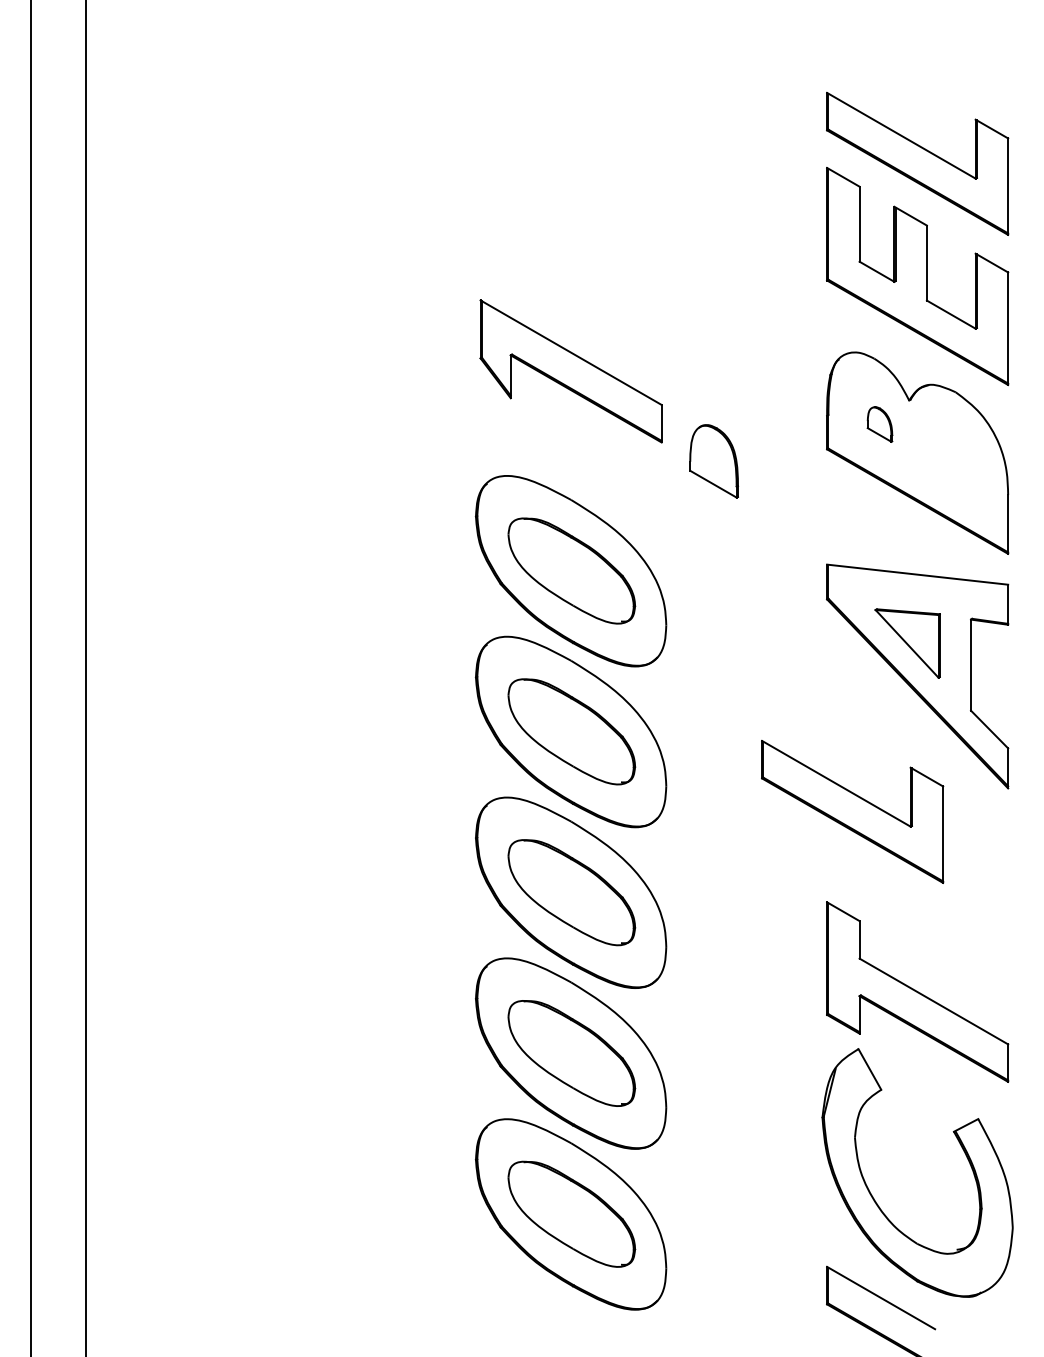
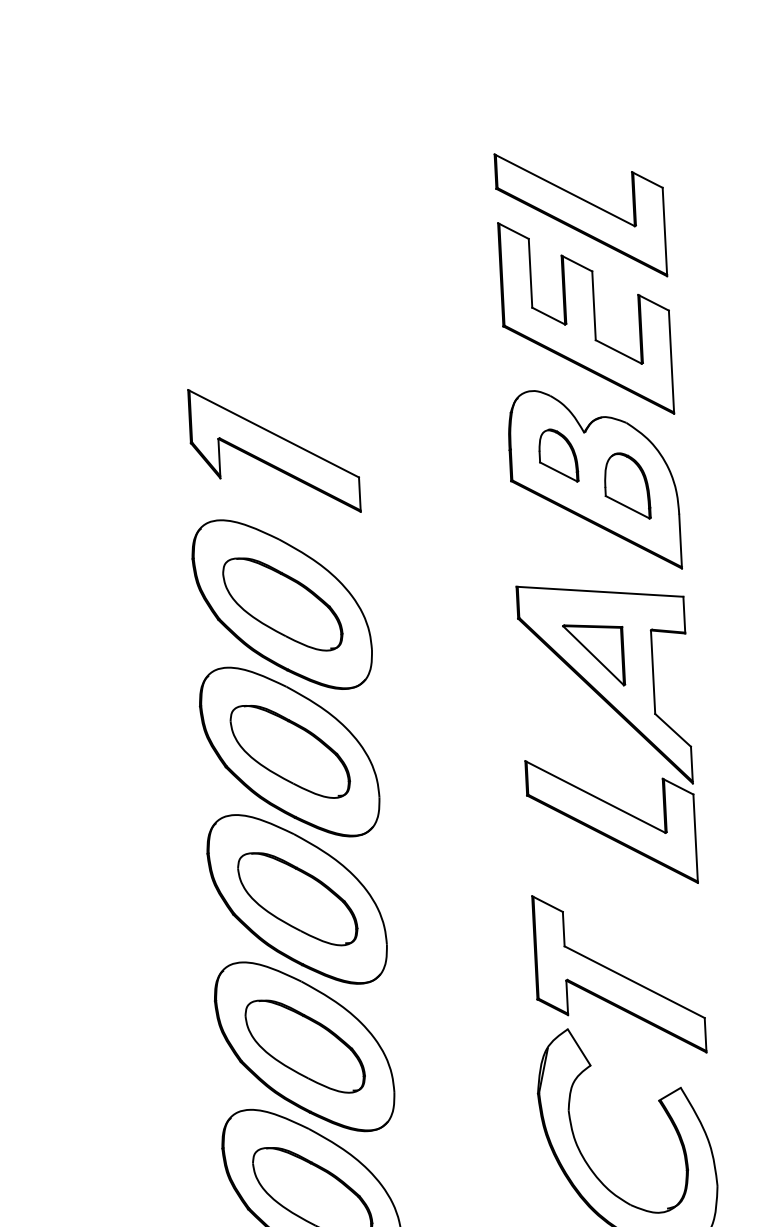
part: (570, 371) -> (273, 451), moved
part: (879, 424) -> (558, 455), size x1.67
part: (713, 461) -> (626, 486), moved
part: (852, 811) -> (611, 821), moved

